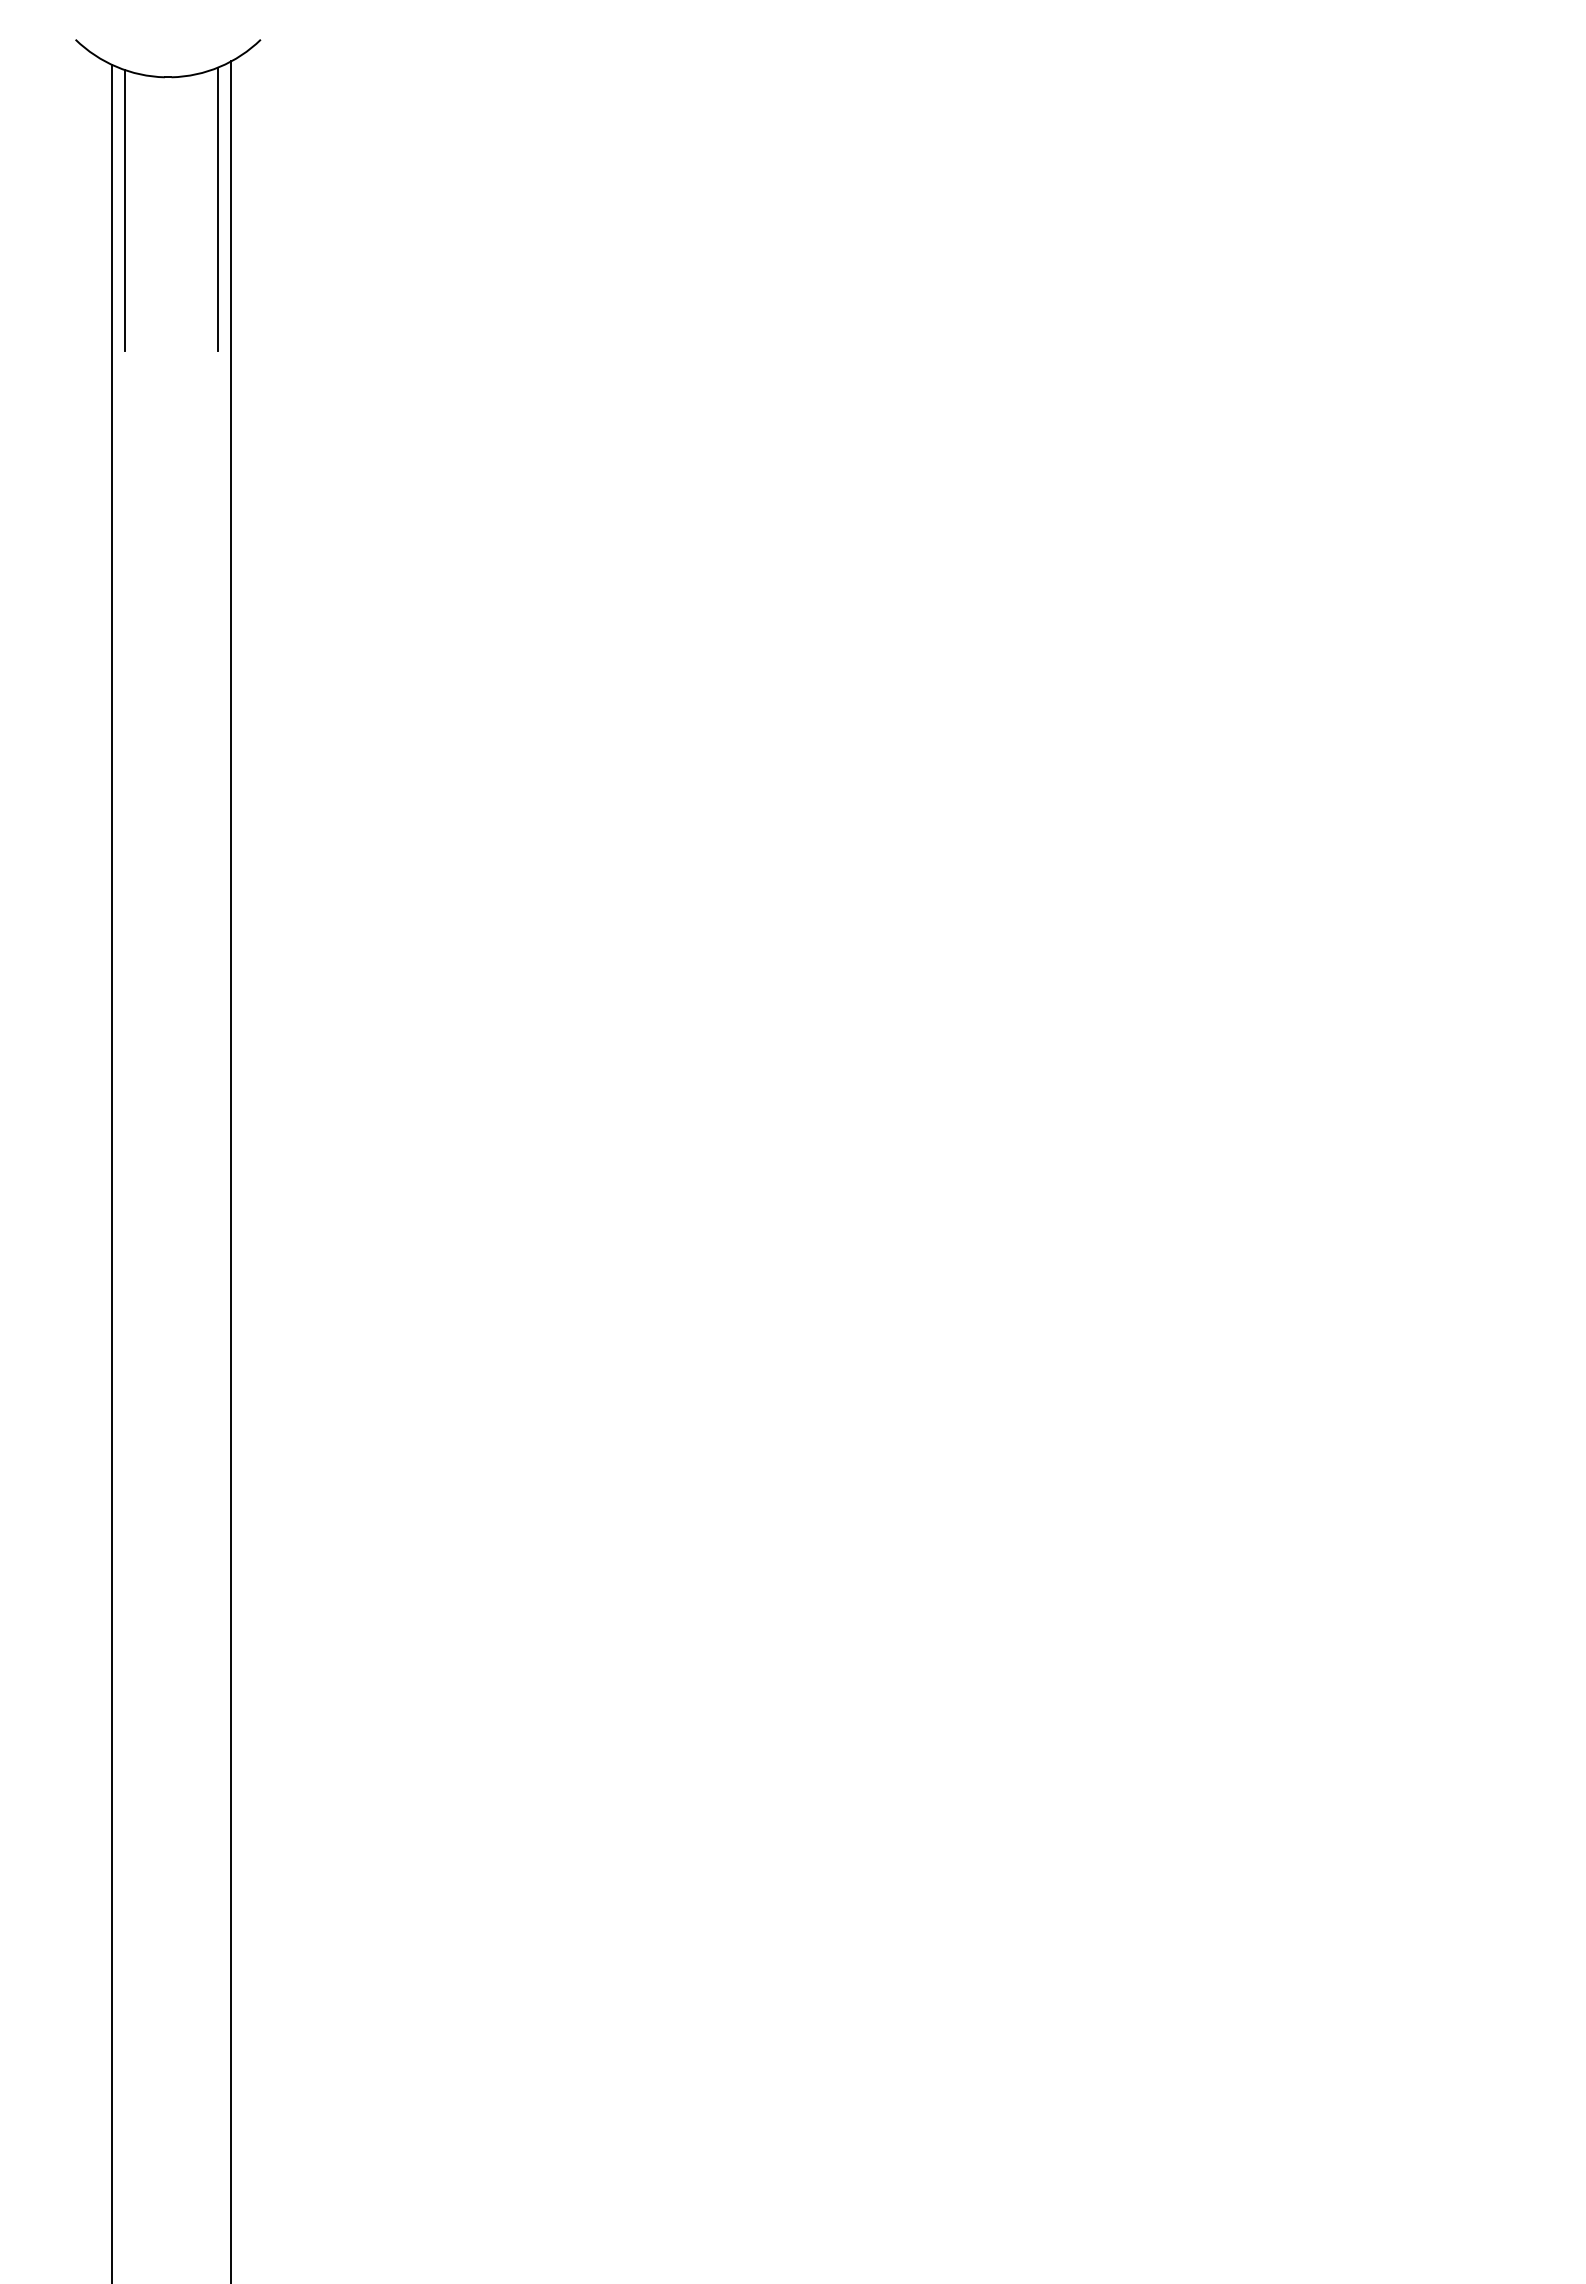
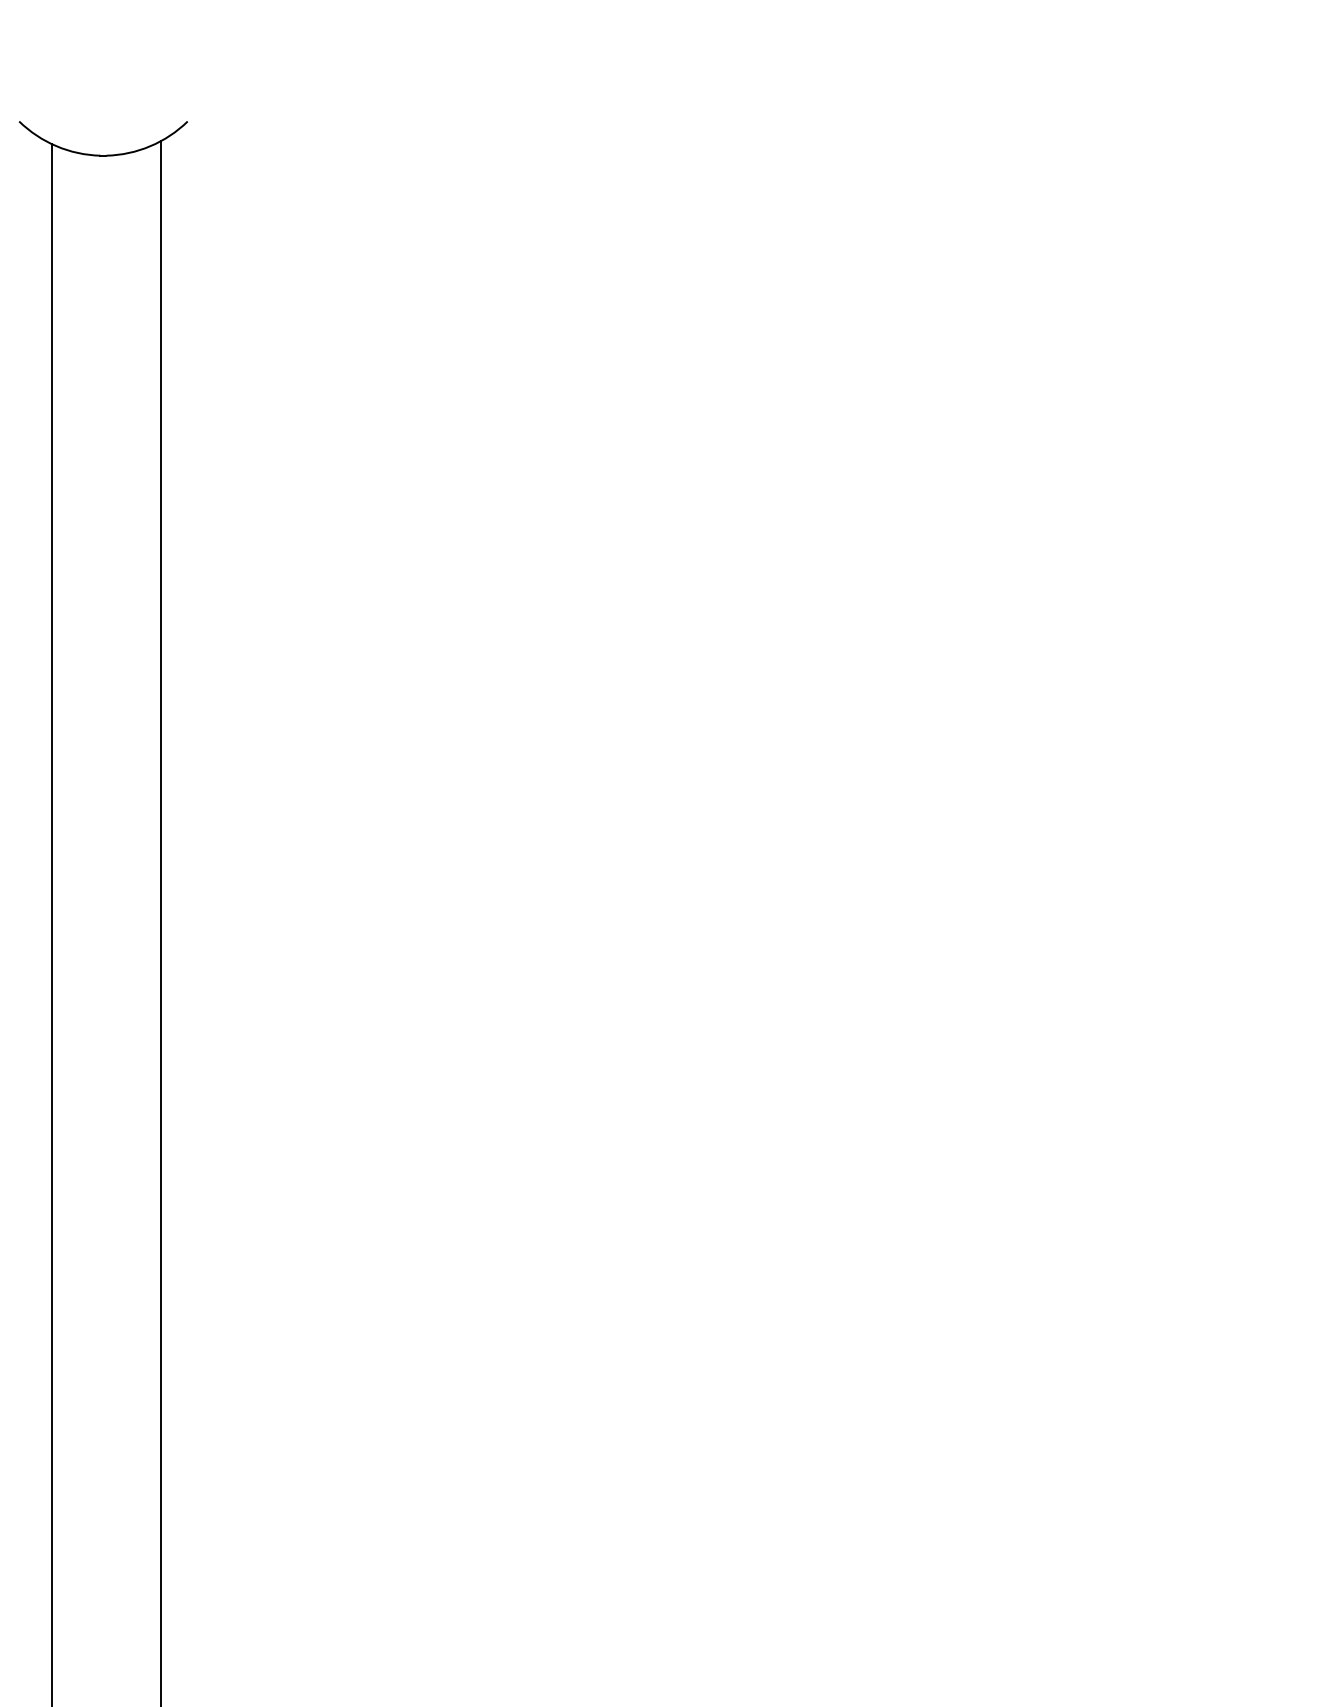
line: (217, 209) -> (148, 275), removed
line: (124, 210) -> (63, 276), removed

